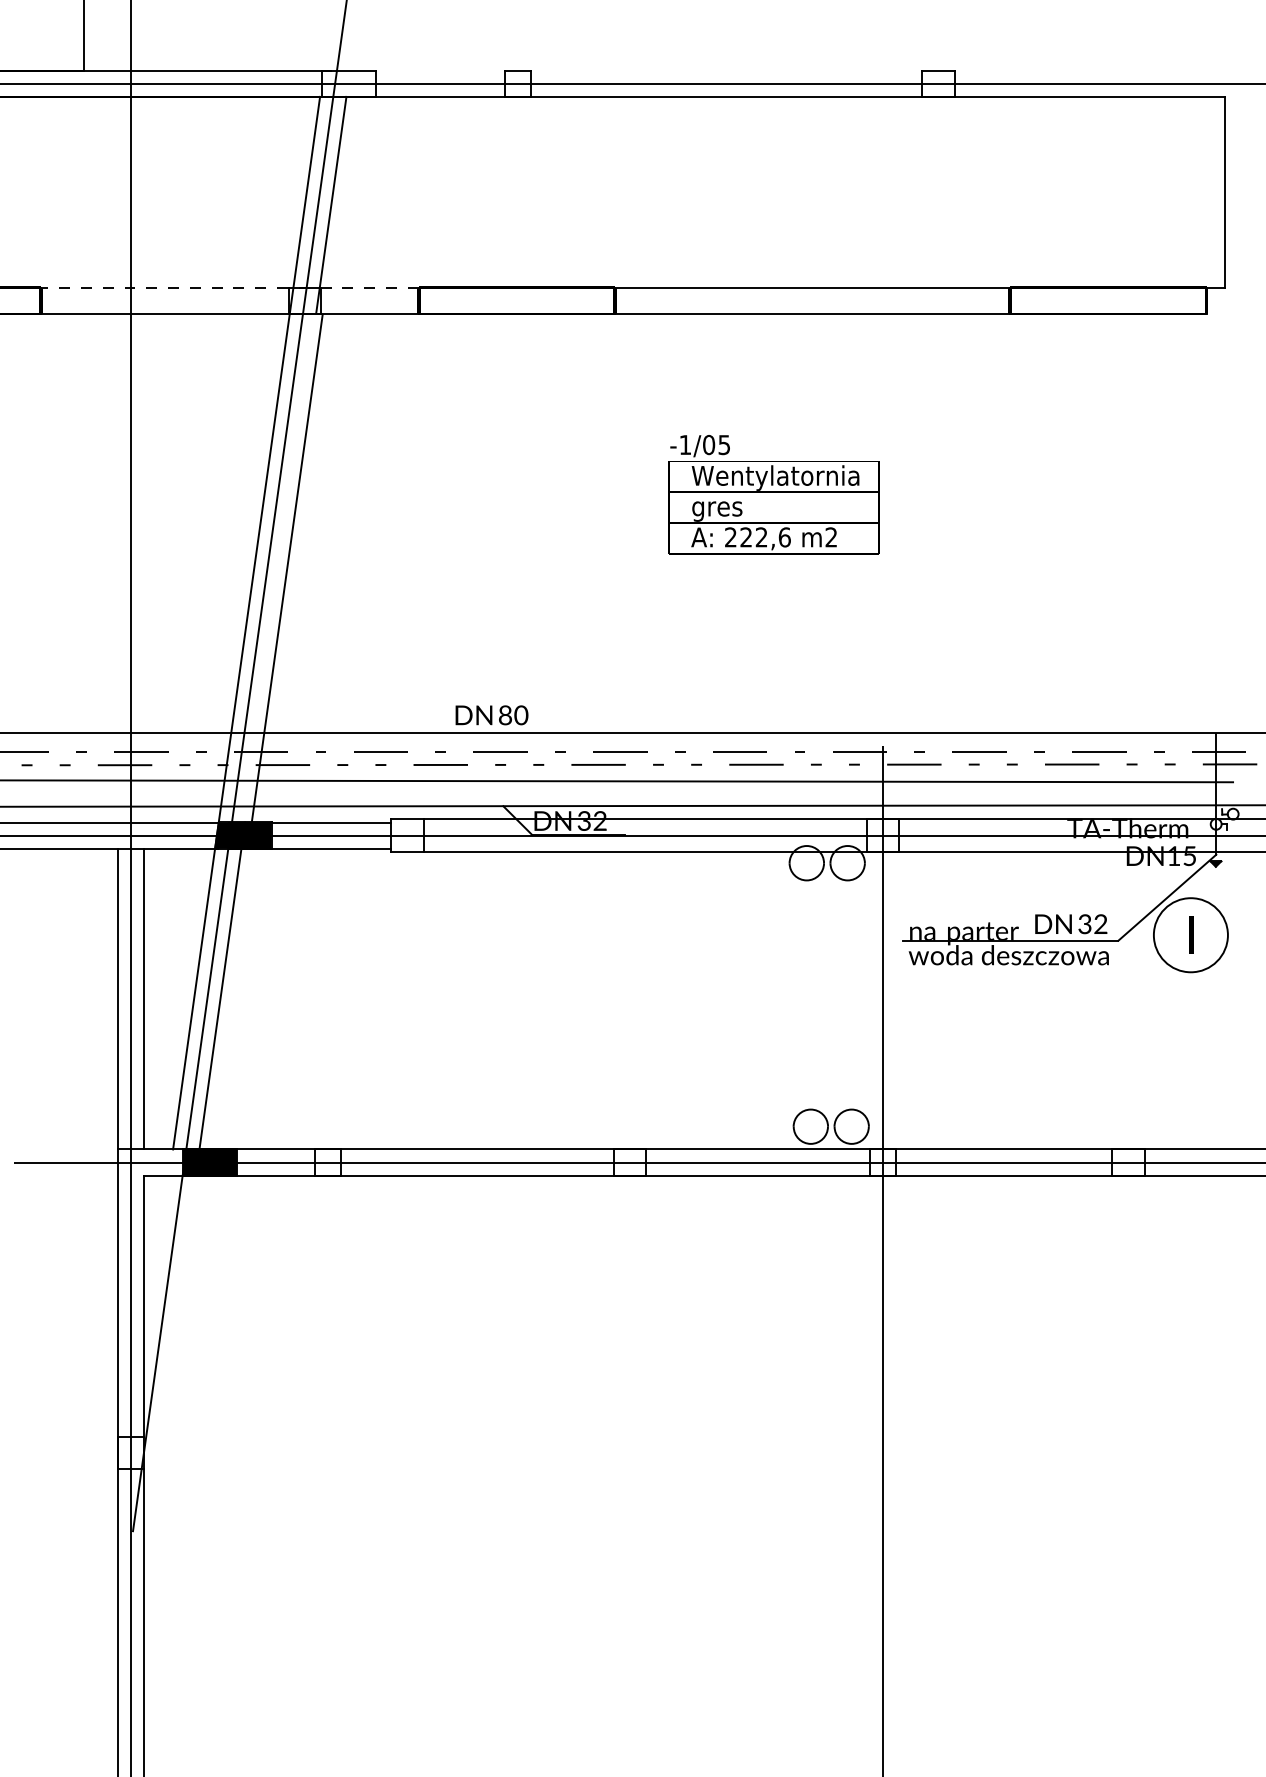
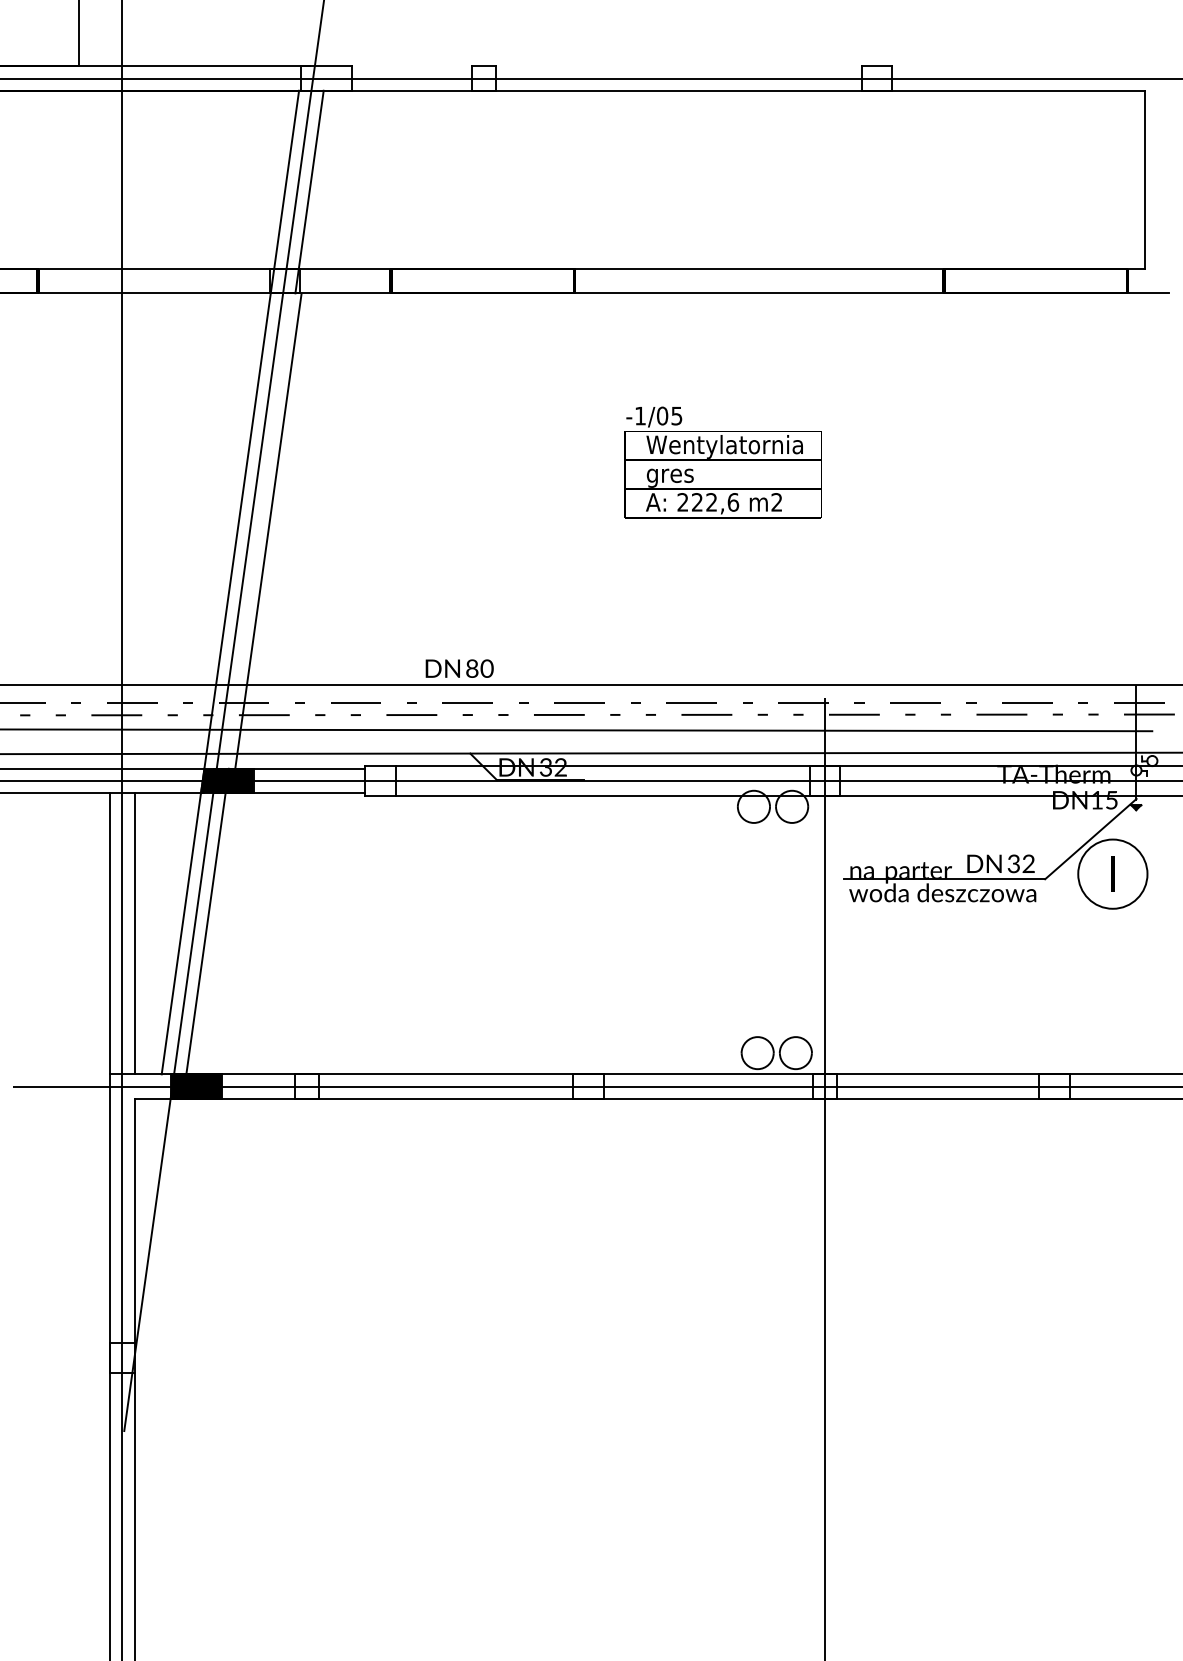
line: (229, 287) -> (214, 268), dashed -> solid
line: (1228, 313) -> (1147, 293), added

